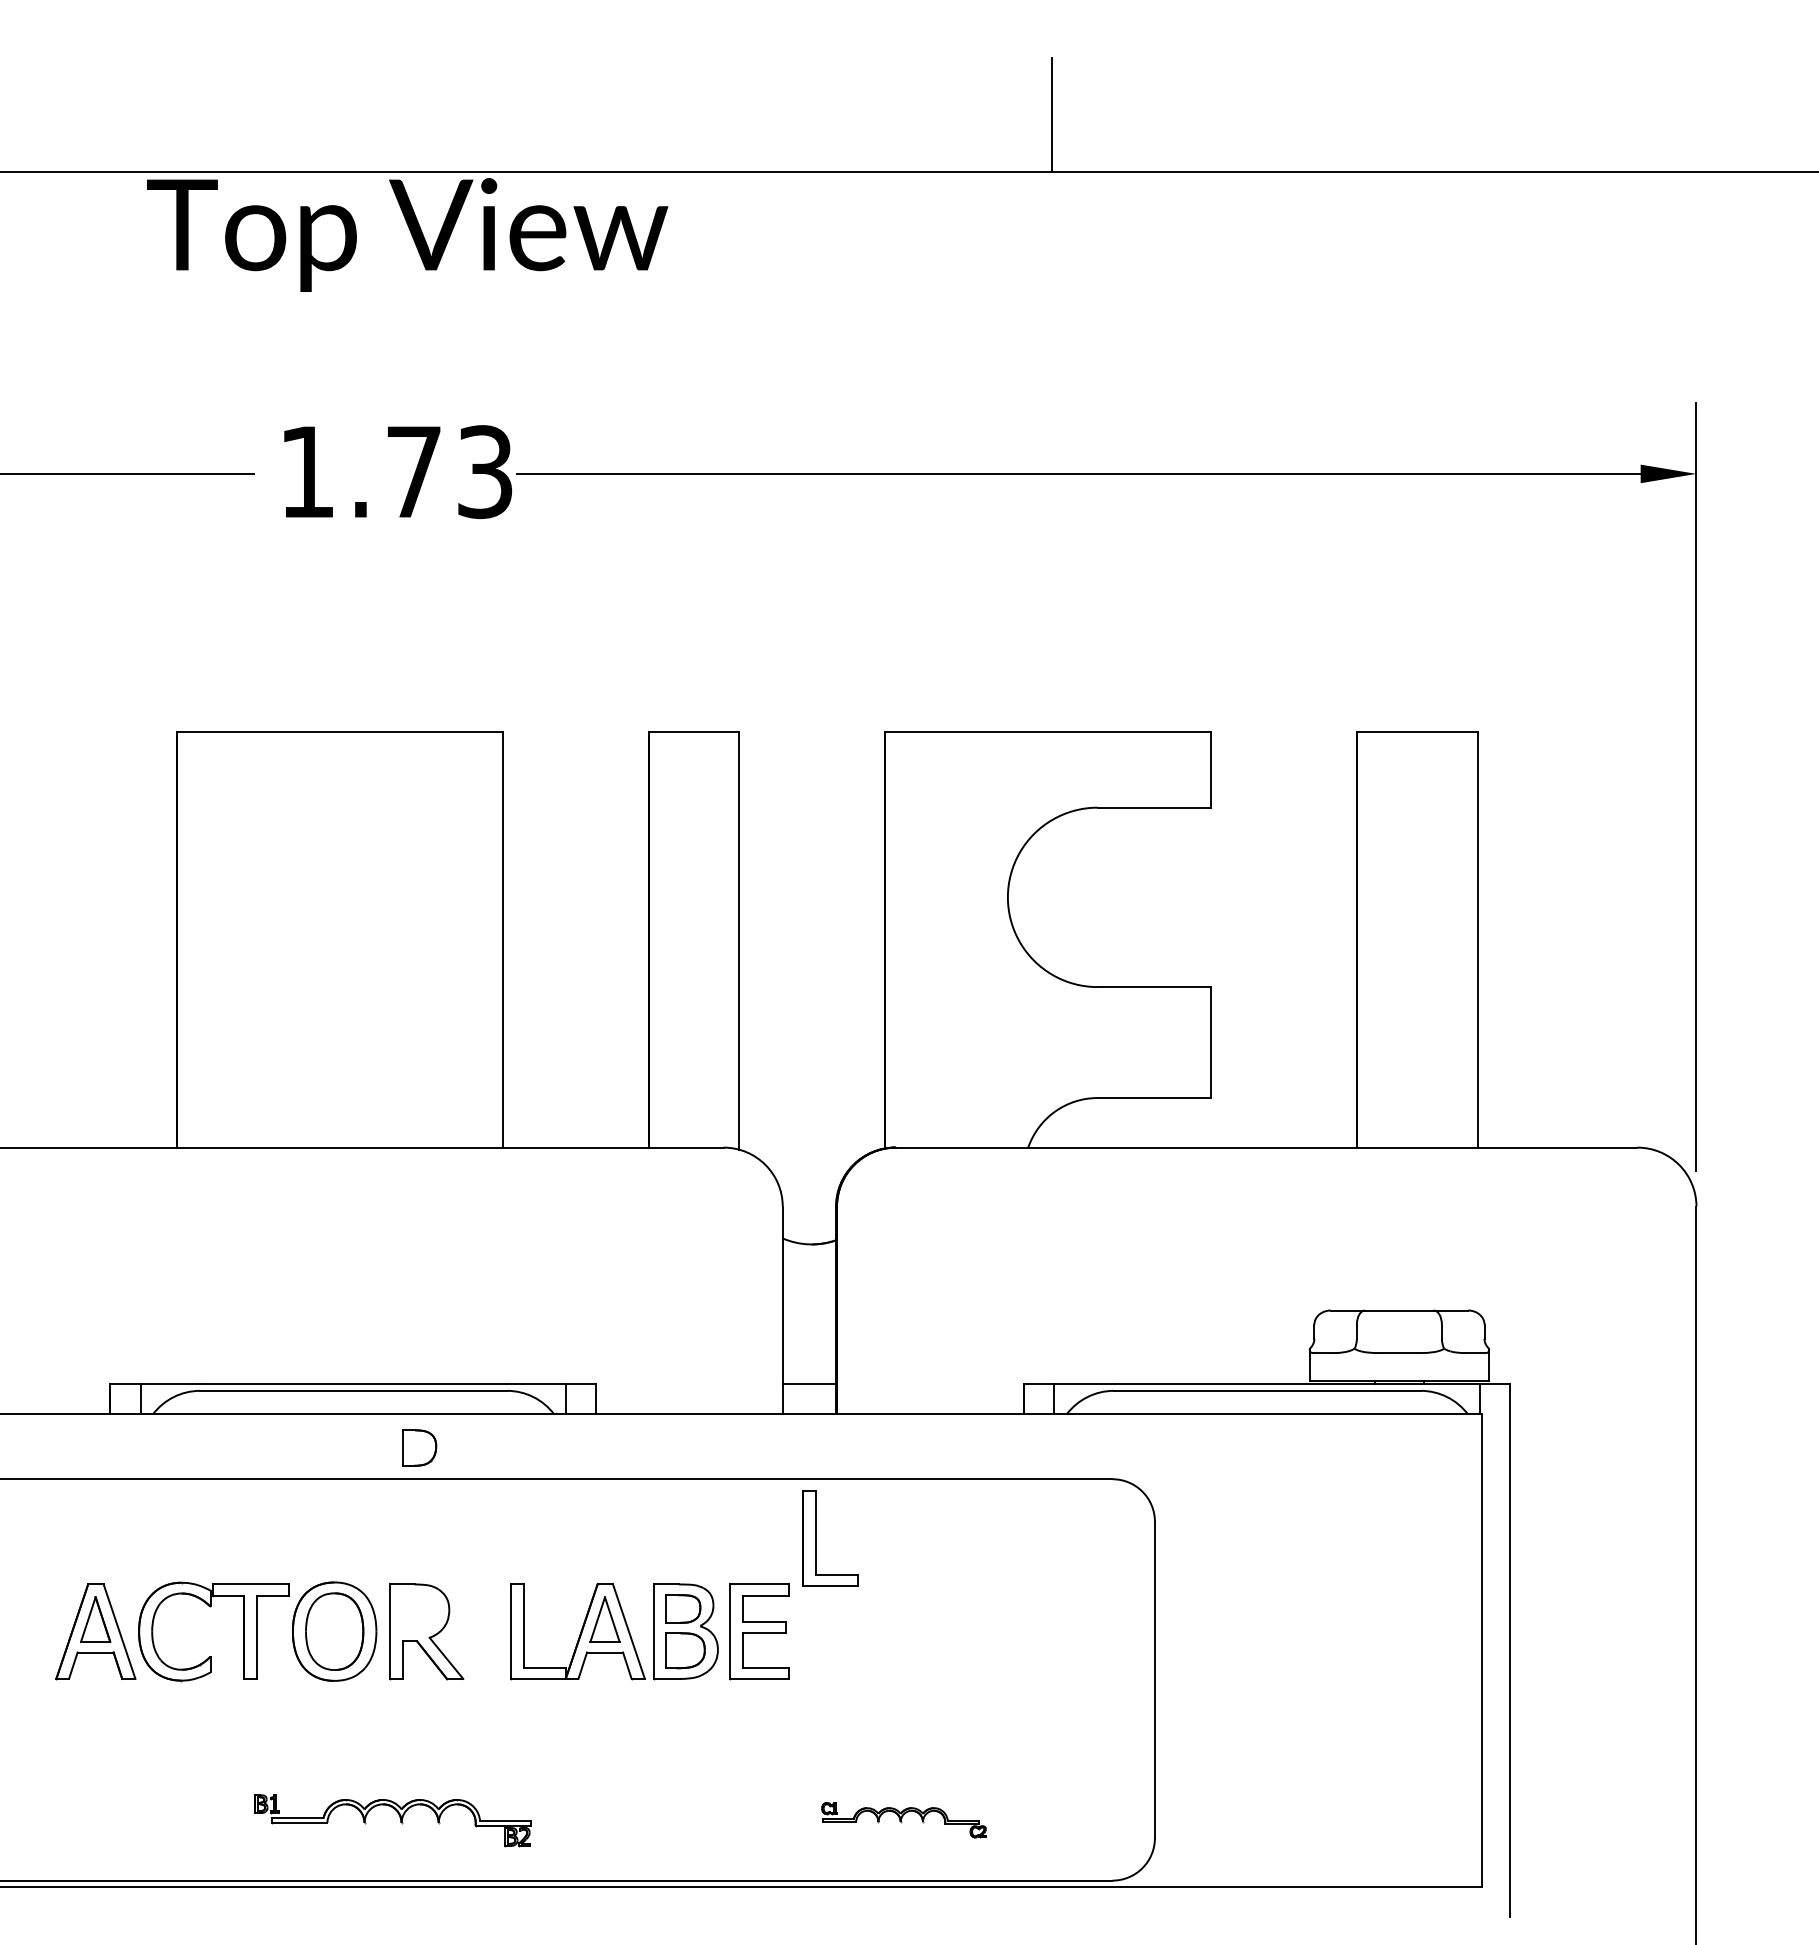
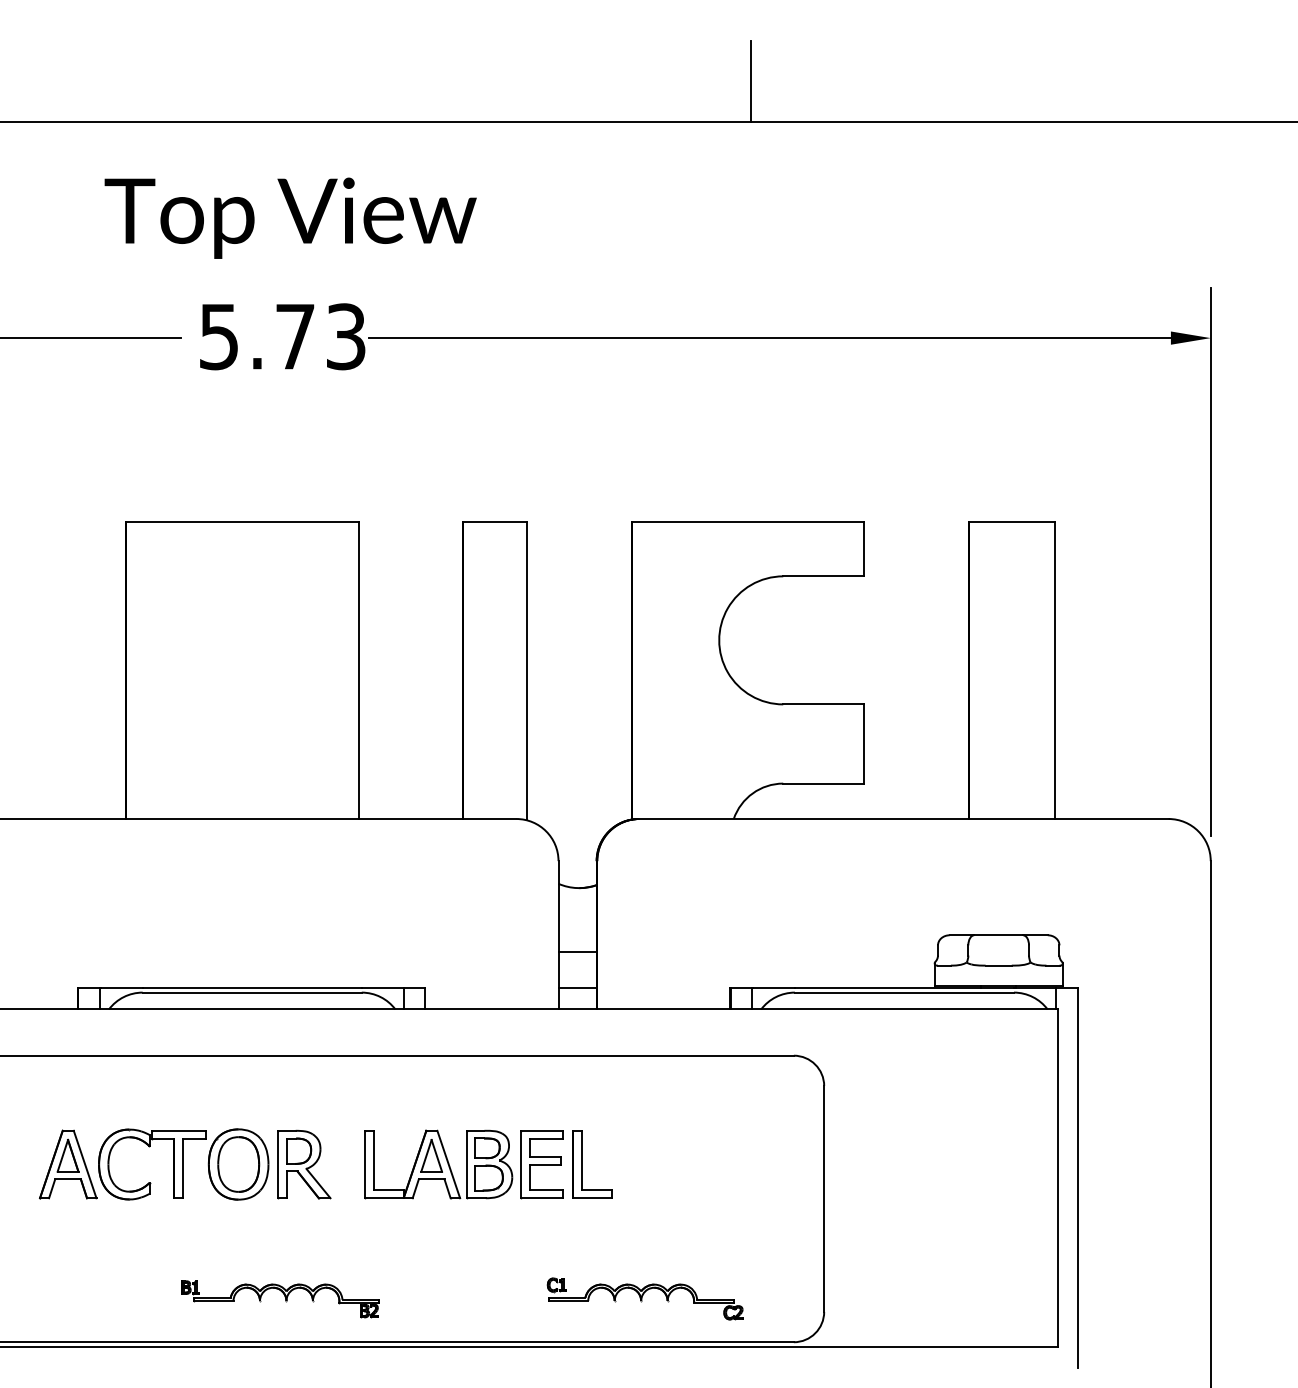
text: (407, 234) -> (290, 217), moved
text: (306, 472) -> (218, 337), 1.73 -> 5.73
line: (809, 1334) -> (577, 952), added
part: (419, 1447) -> (299, 1150), moved
part: (816, 1538) -> (582, 1164), moved
part: (903, 1820) -> (644, 1299), size x1.67

